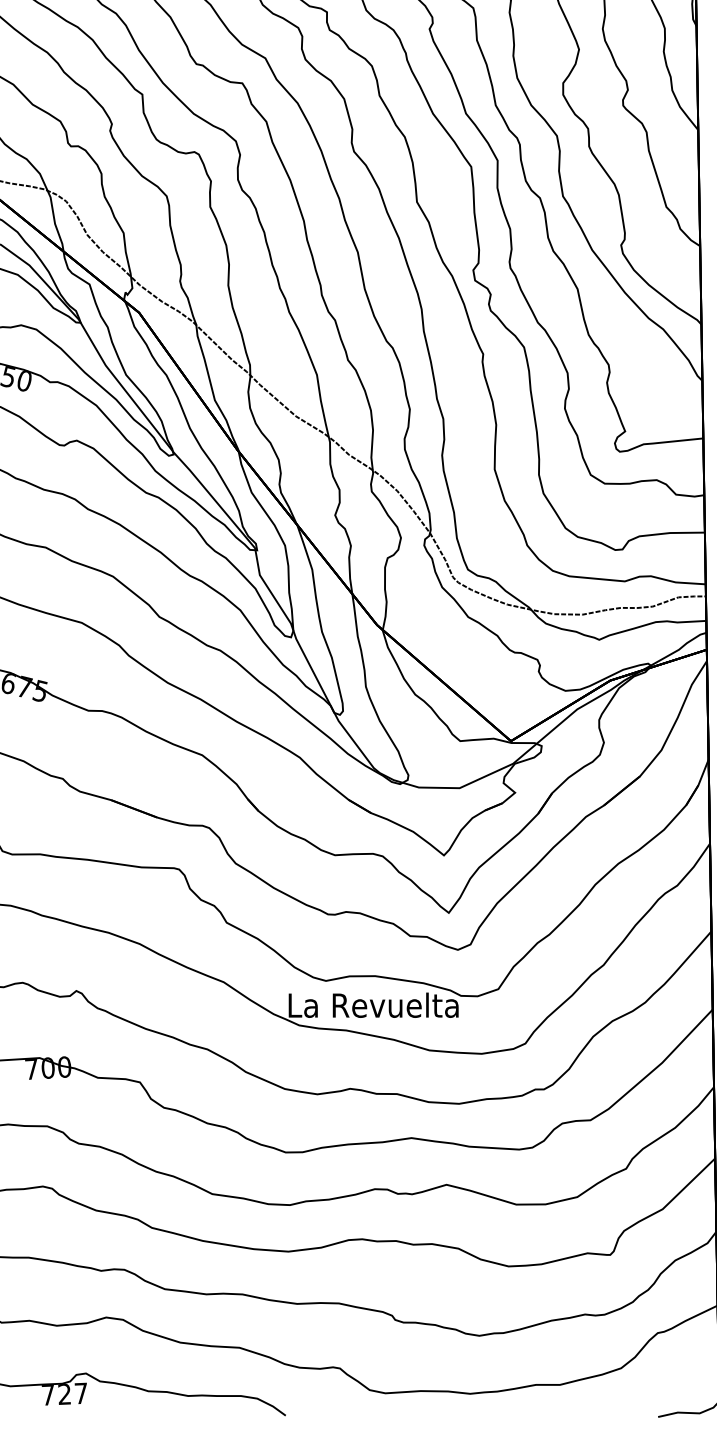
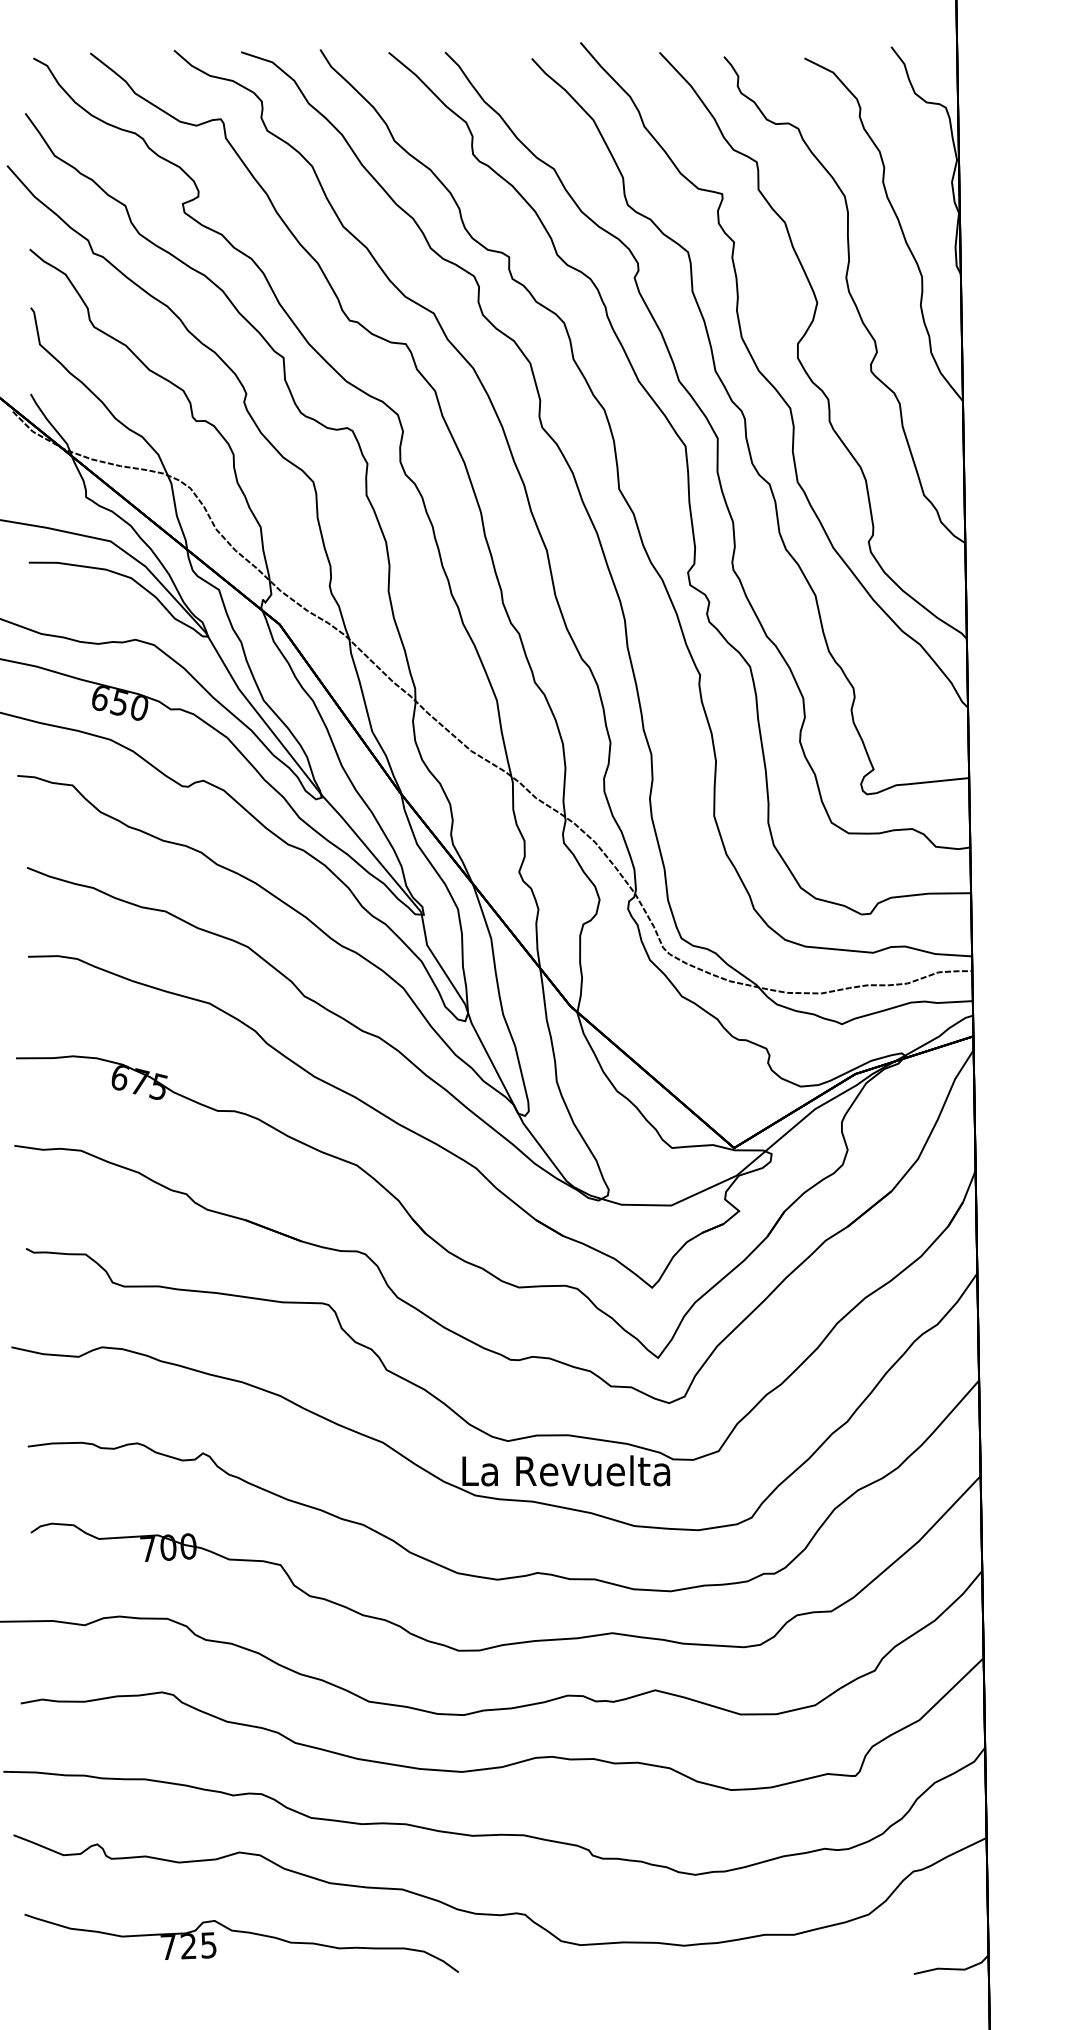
text: (80, 1393) -> (208, 1945), 727 -> 725

